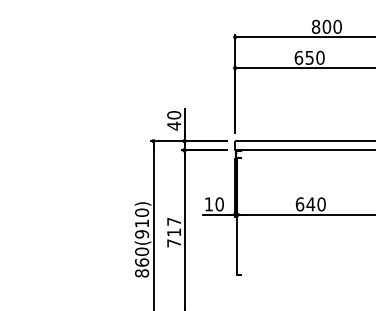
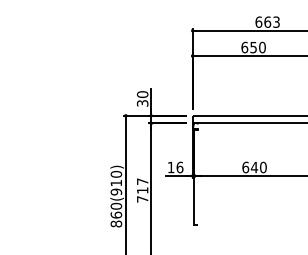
text: (326, 26) -> (267, 21), 800 -> 663
text: (174, 125) -> (142, 102), 40 -> 30
text: (219, 204) -> (179, 167), 10 -> 16

